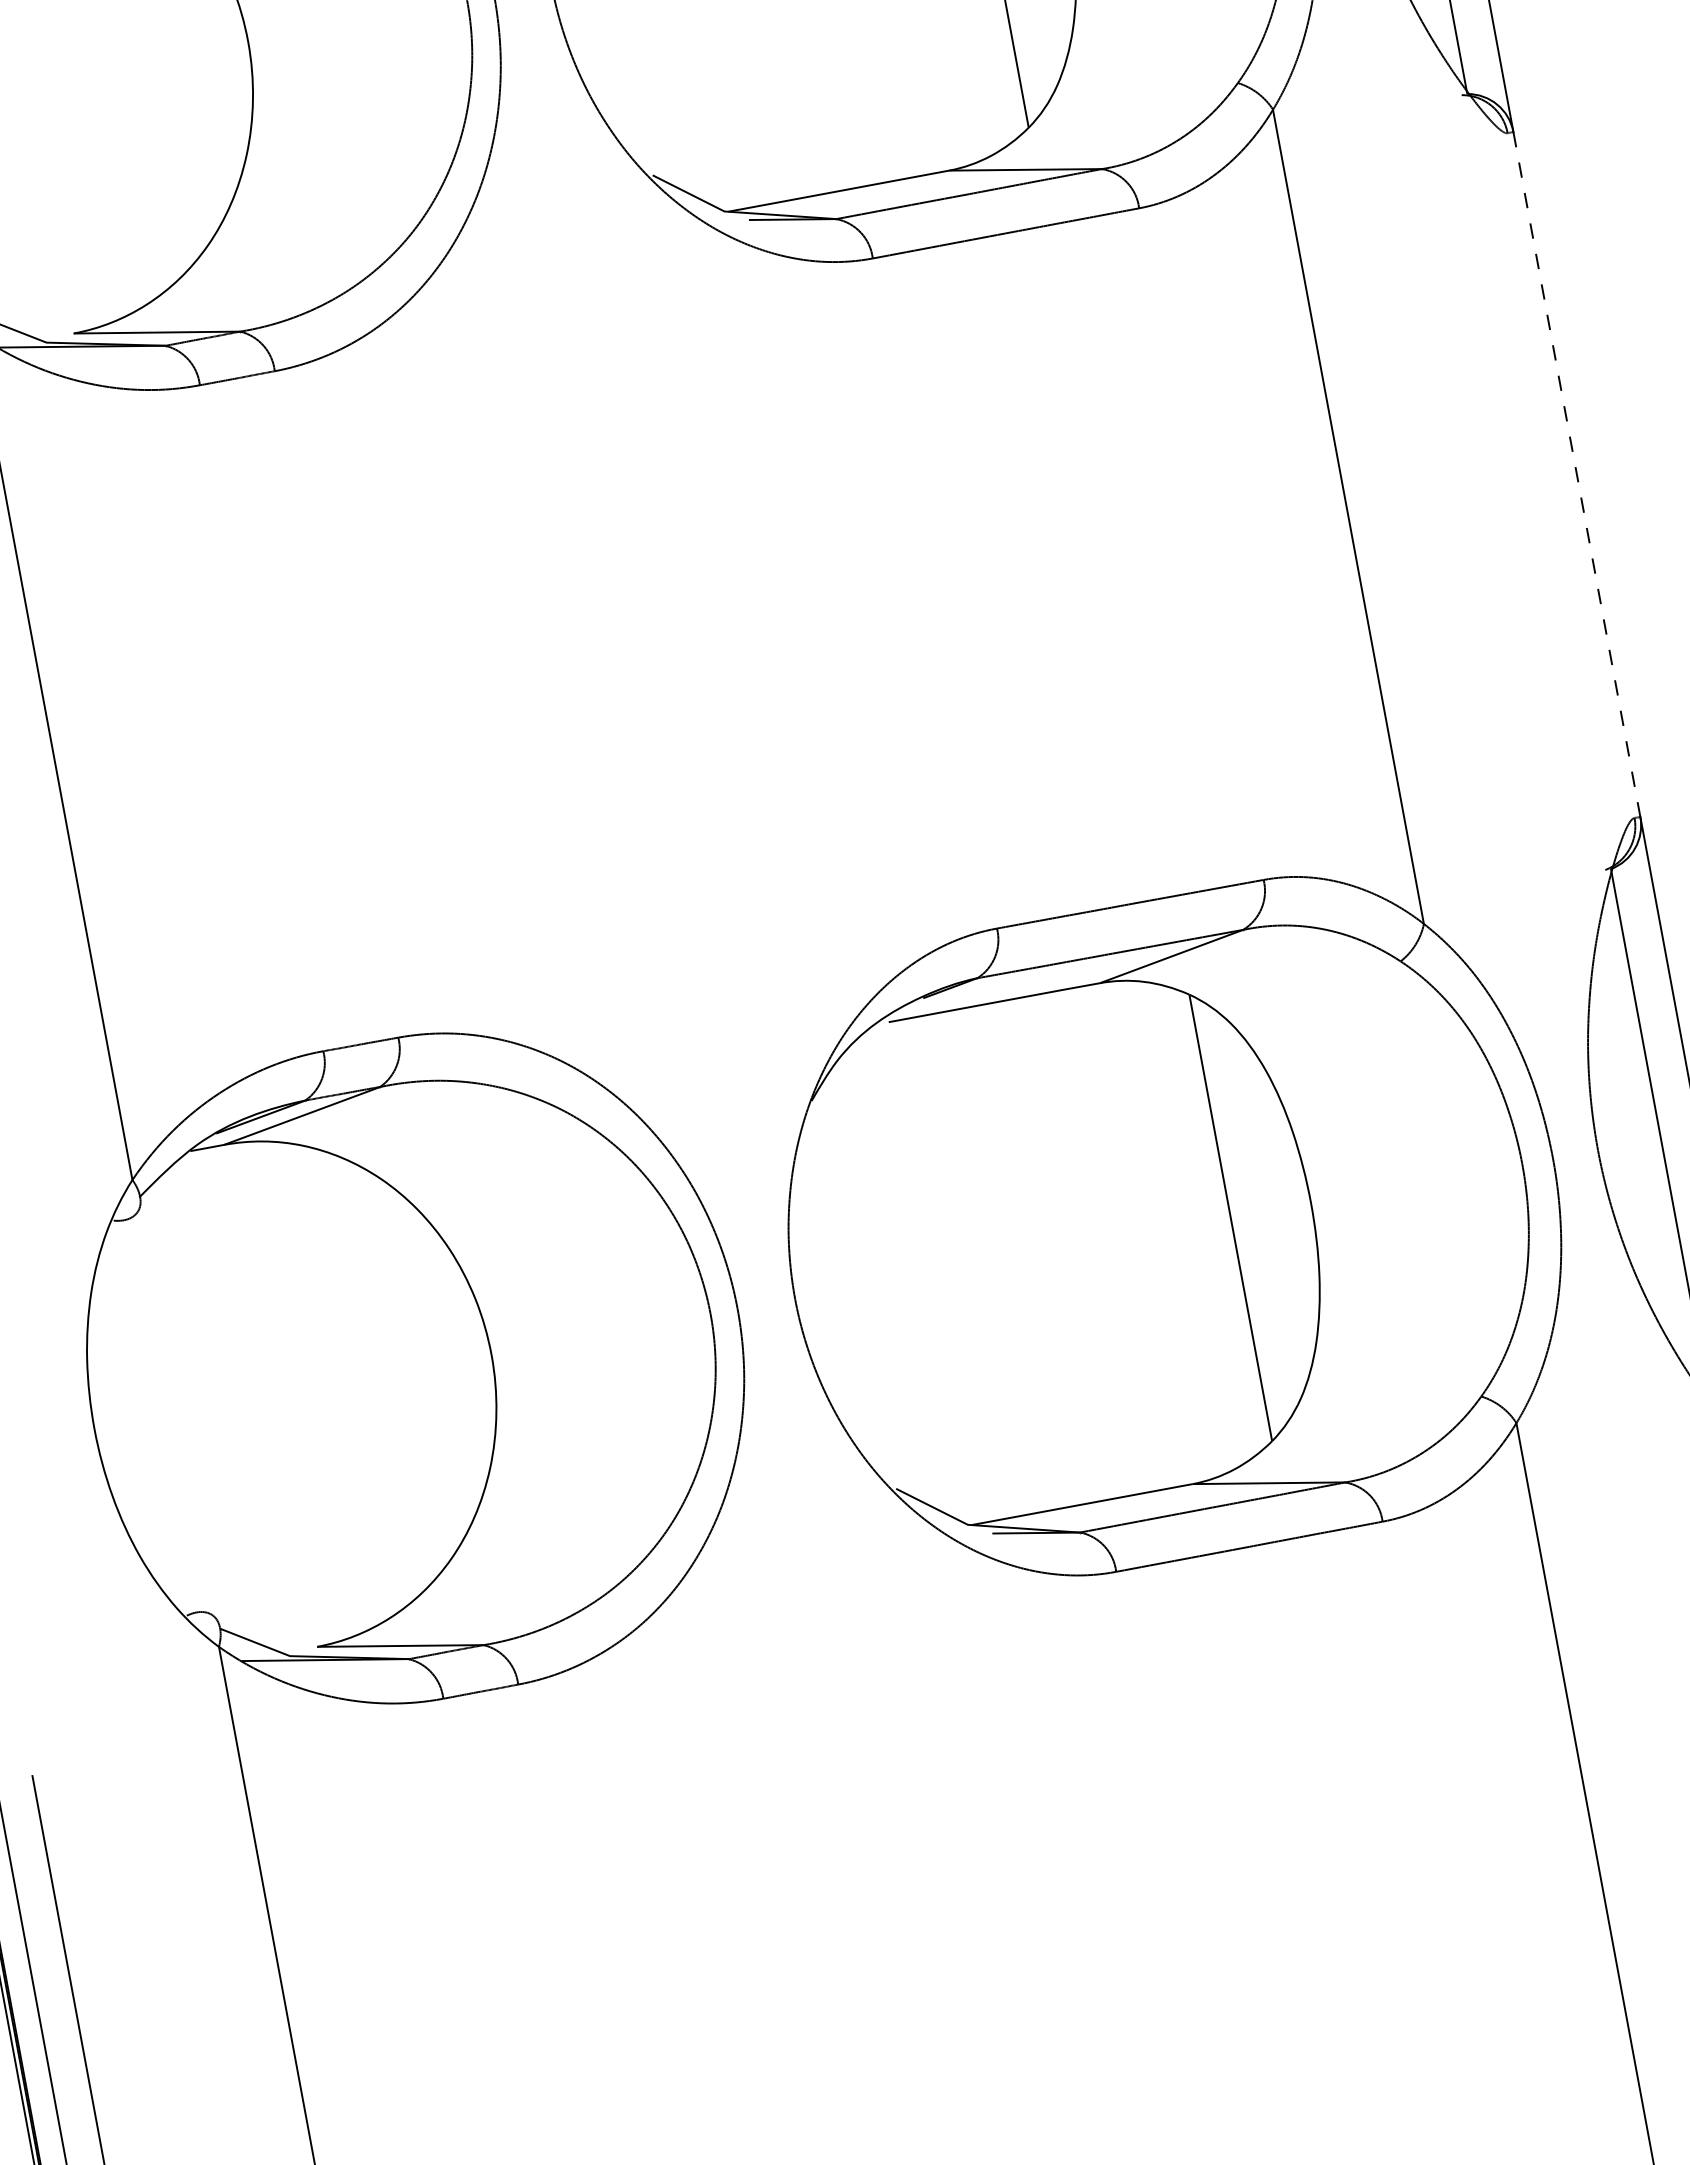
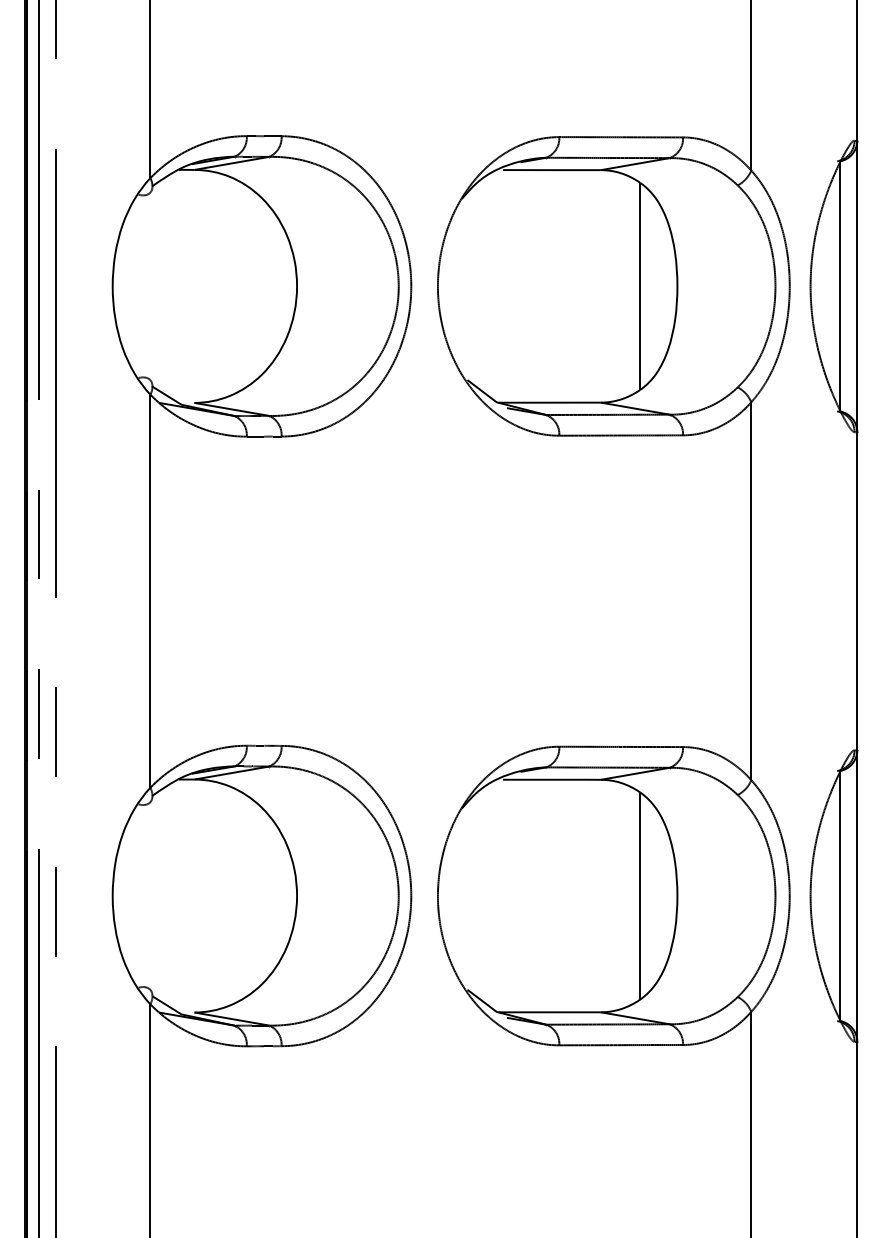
line: (1577, 475) -> (857, 591), dashed -> solid

